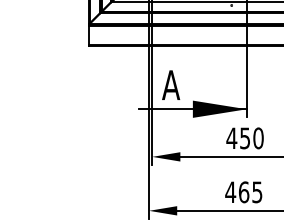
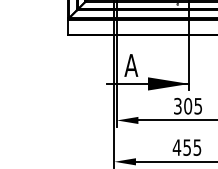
text: (244, 137) -> (187, 105), 450 -> 305
text: (244, 192) -> (187, 147), 465 -> 455

